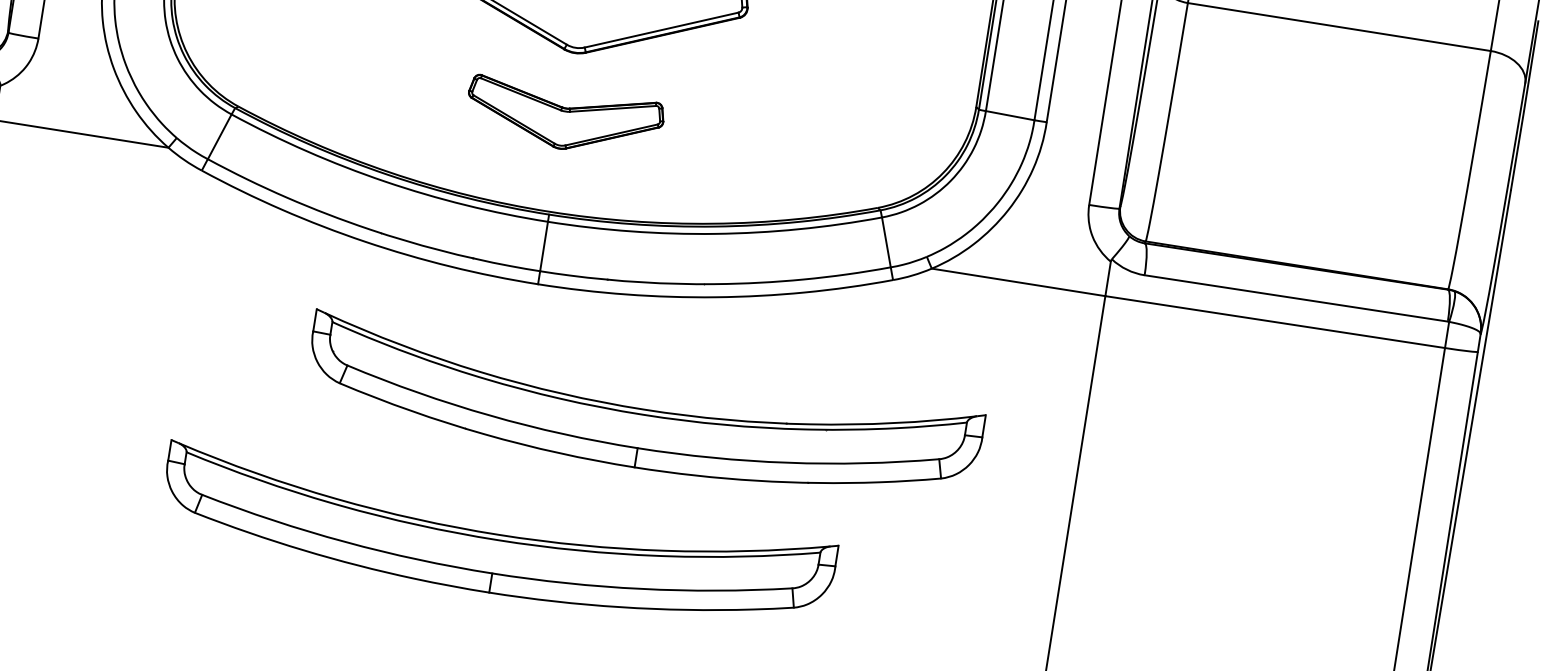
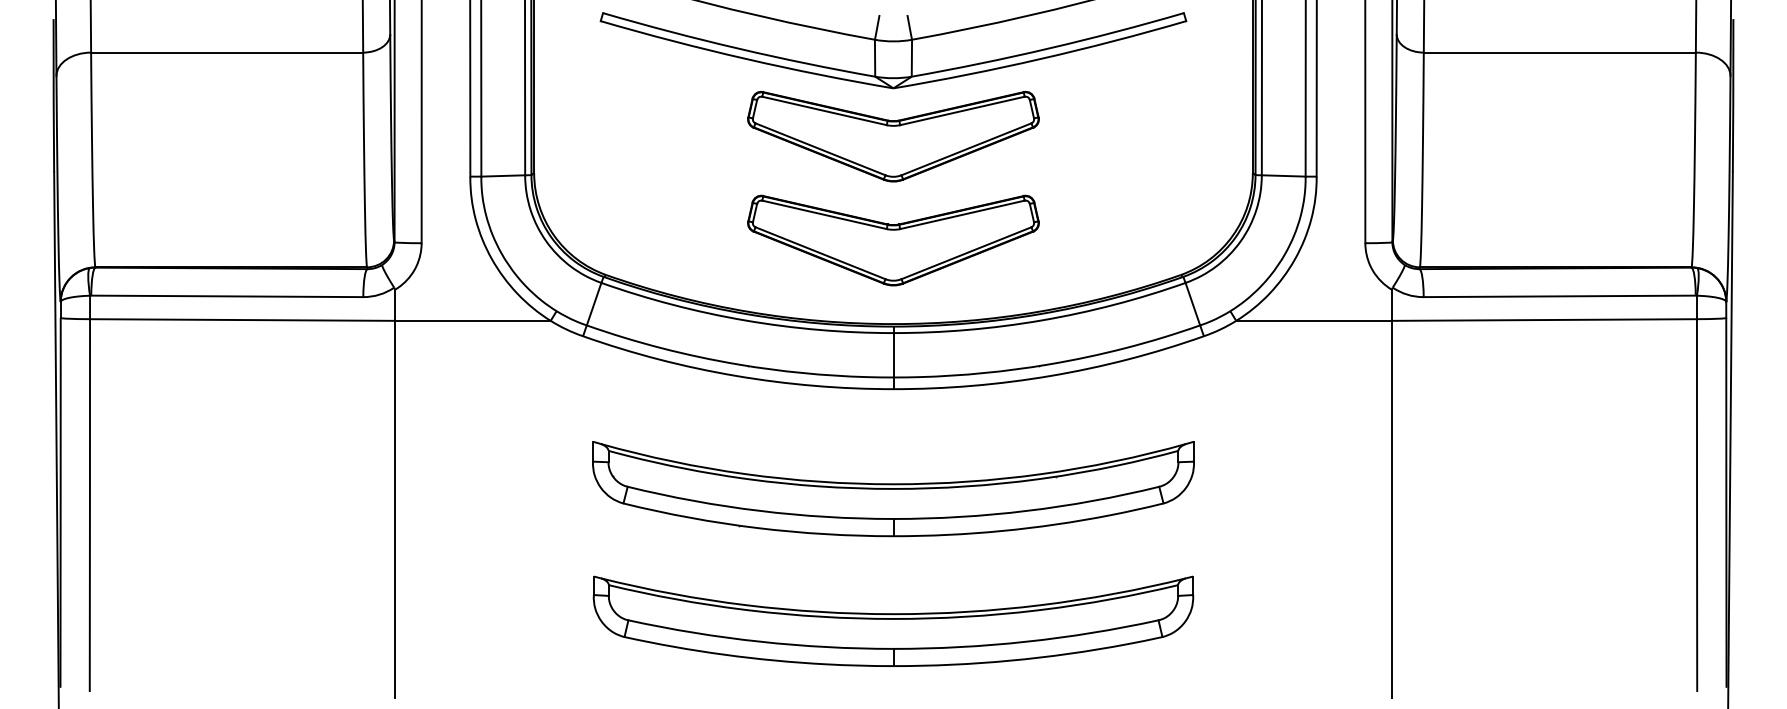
part: (564, 118) -> (893, 240), size x1.67
part: (642, 415) -> (893, 489), moved

